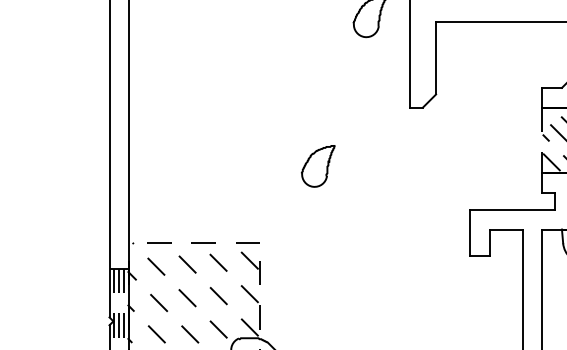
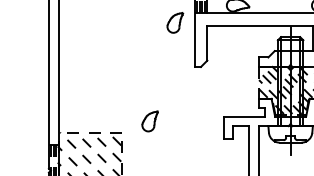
part: (316, 166) -> (149, 121), moved

